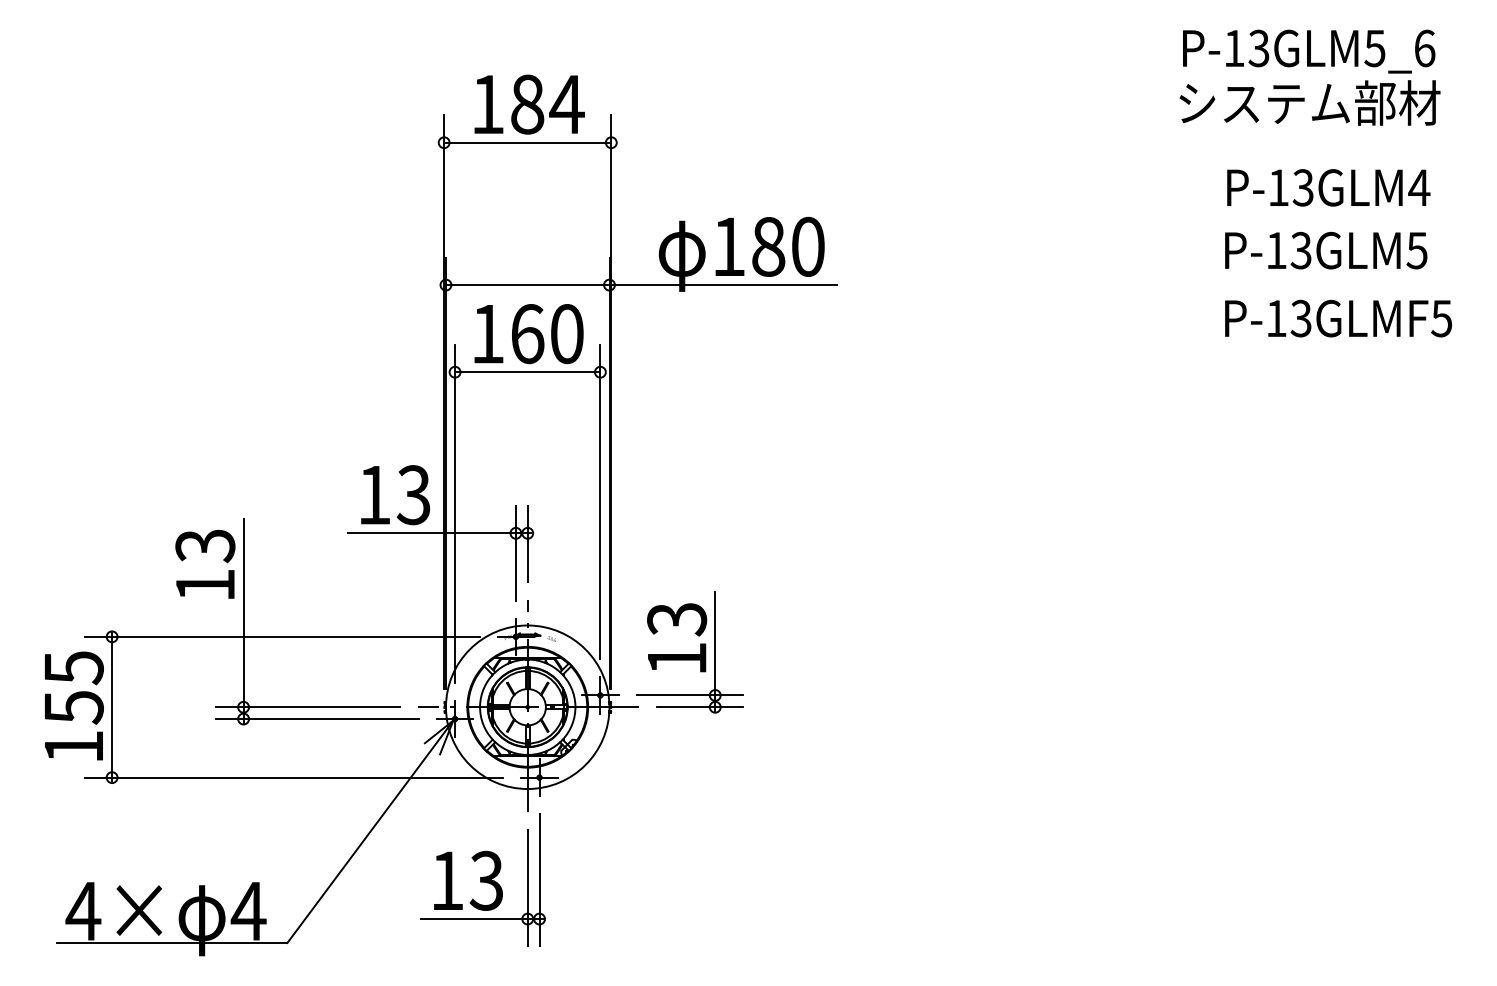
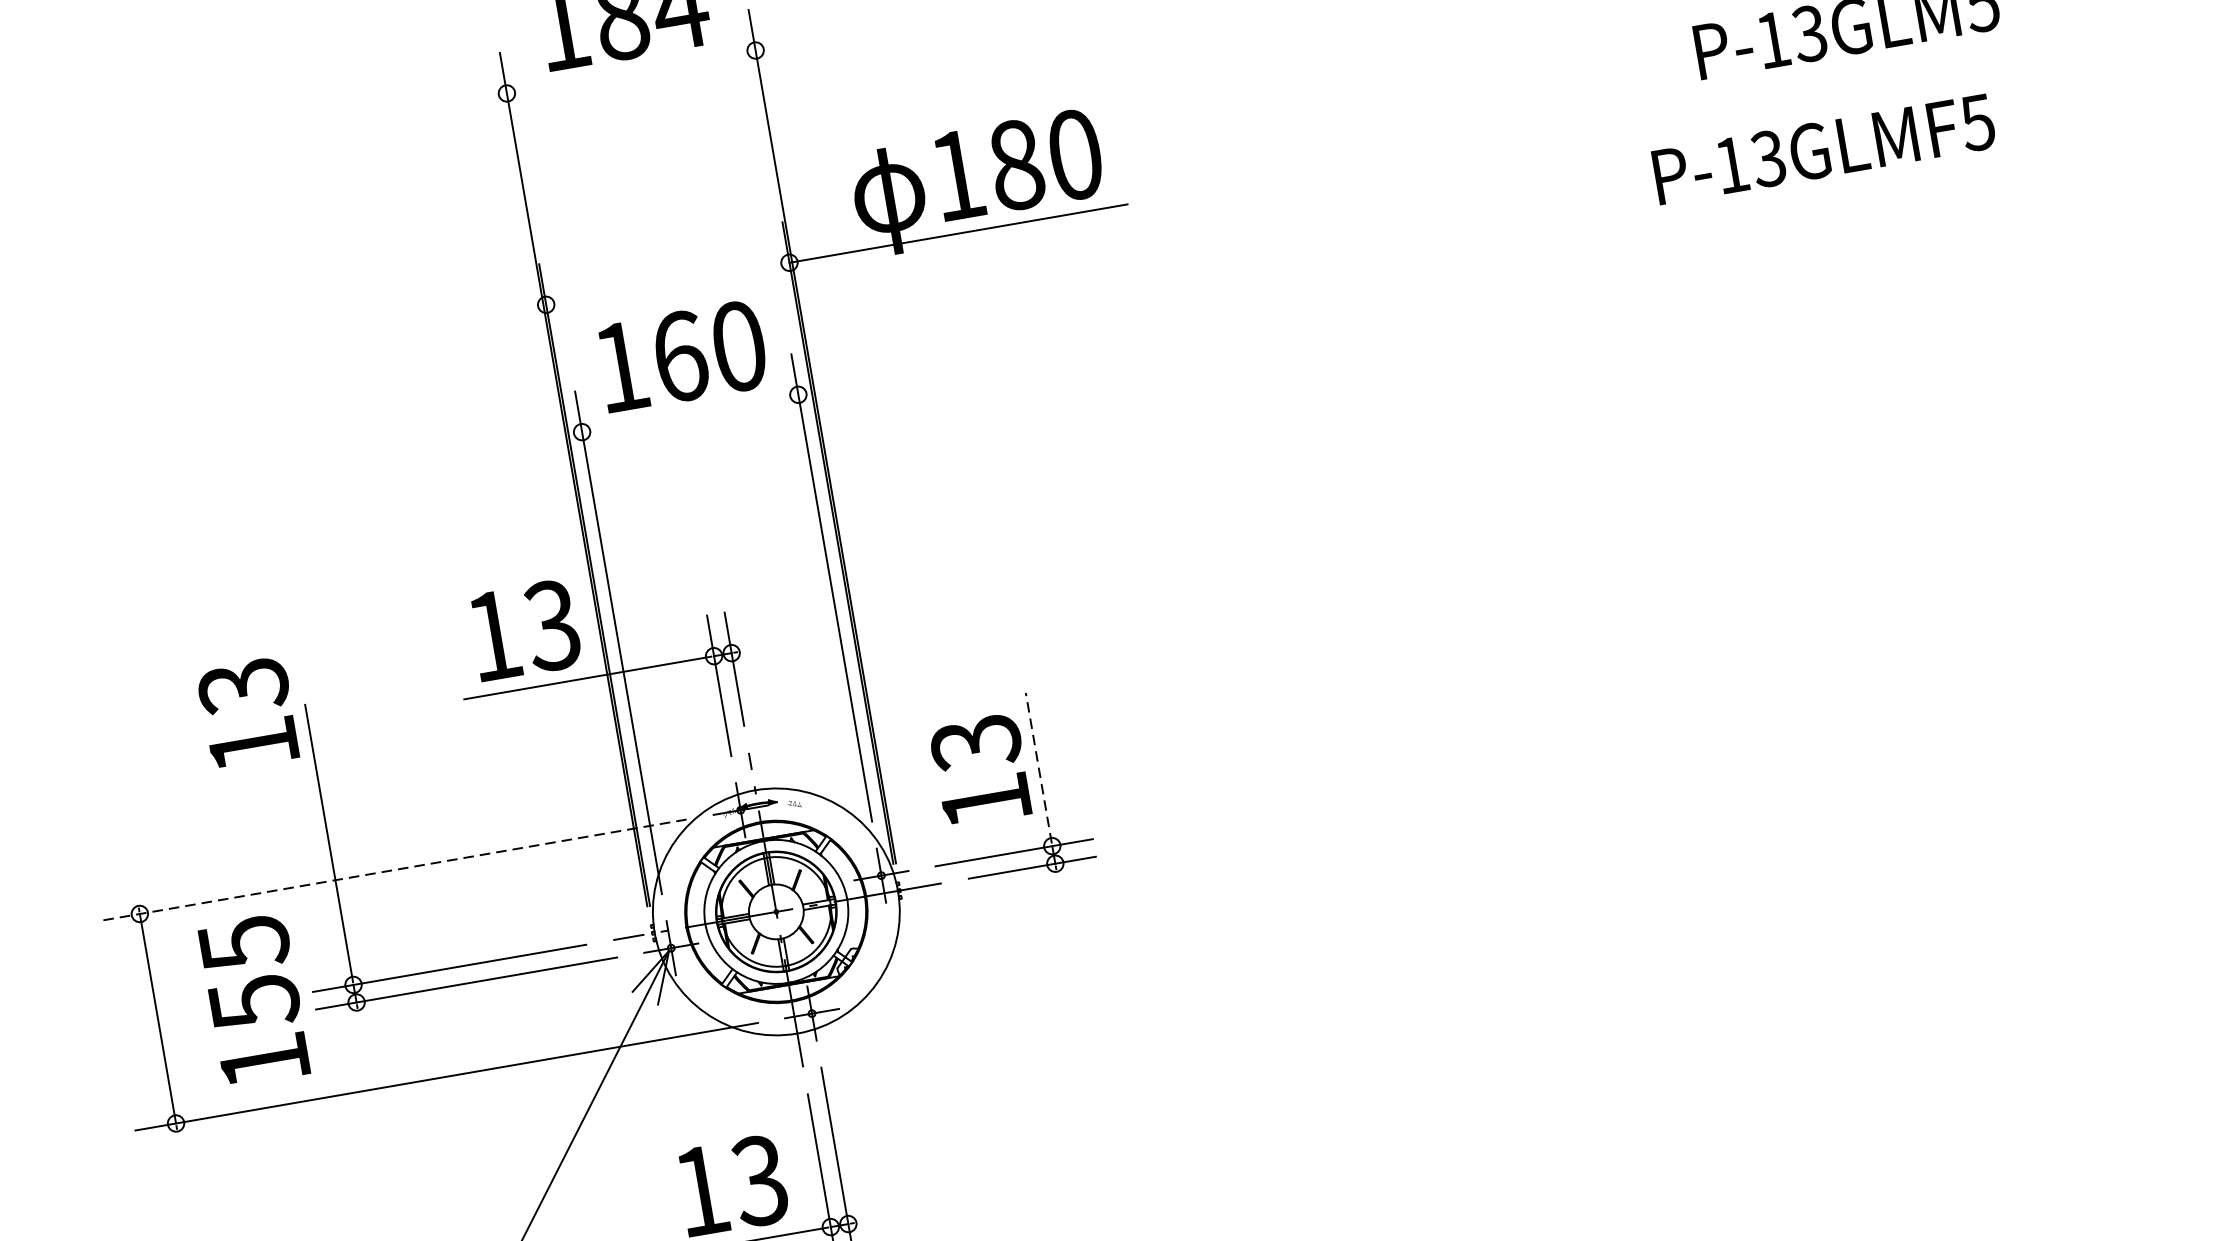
line: (527, 142) -> (630, 71), removed
line: (527, 285) -> (667, 284), removed
text: (1338, 318) -> (1824, 149), moved
line: (527, 372) -> (689, 413), removed
text: (205, 563) -> (248, 712), moved
line: (281, 636) -> (391, 869), solid -> dashed
line: (715, 643) -> (1039, 768), solid -> dashed
text: (74, 705) -> (254, 999), moved

